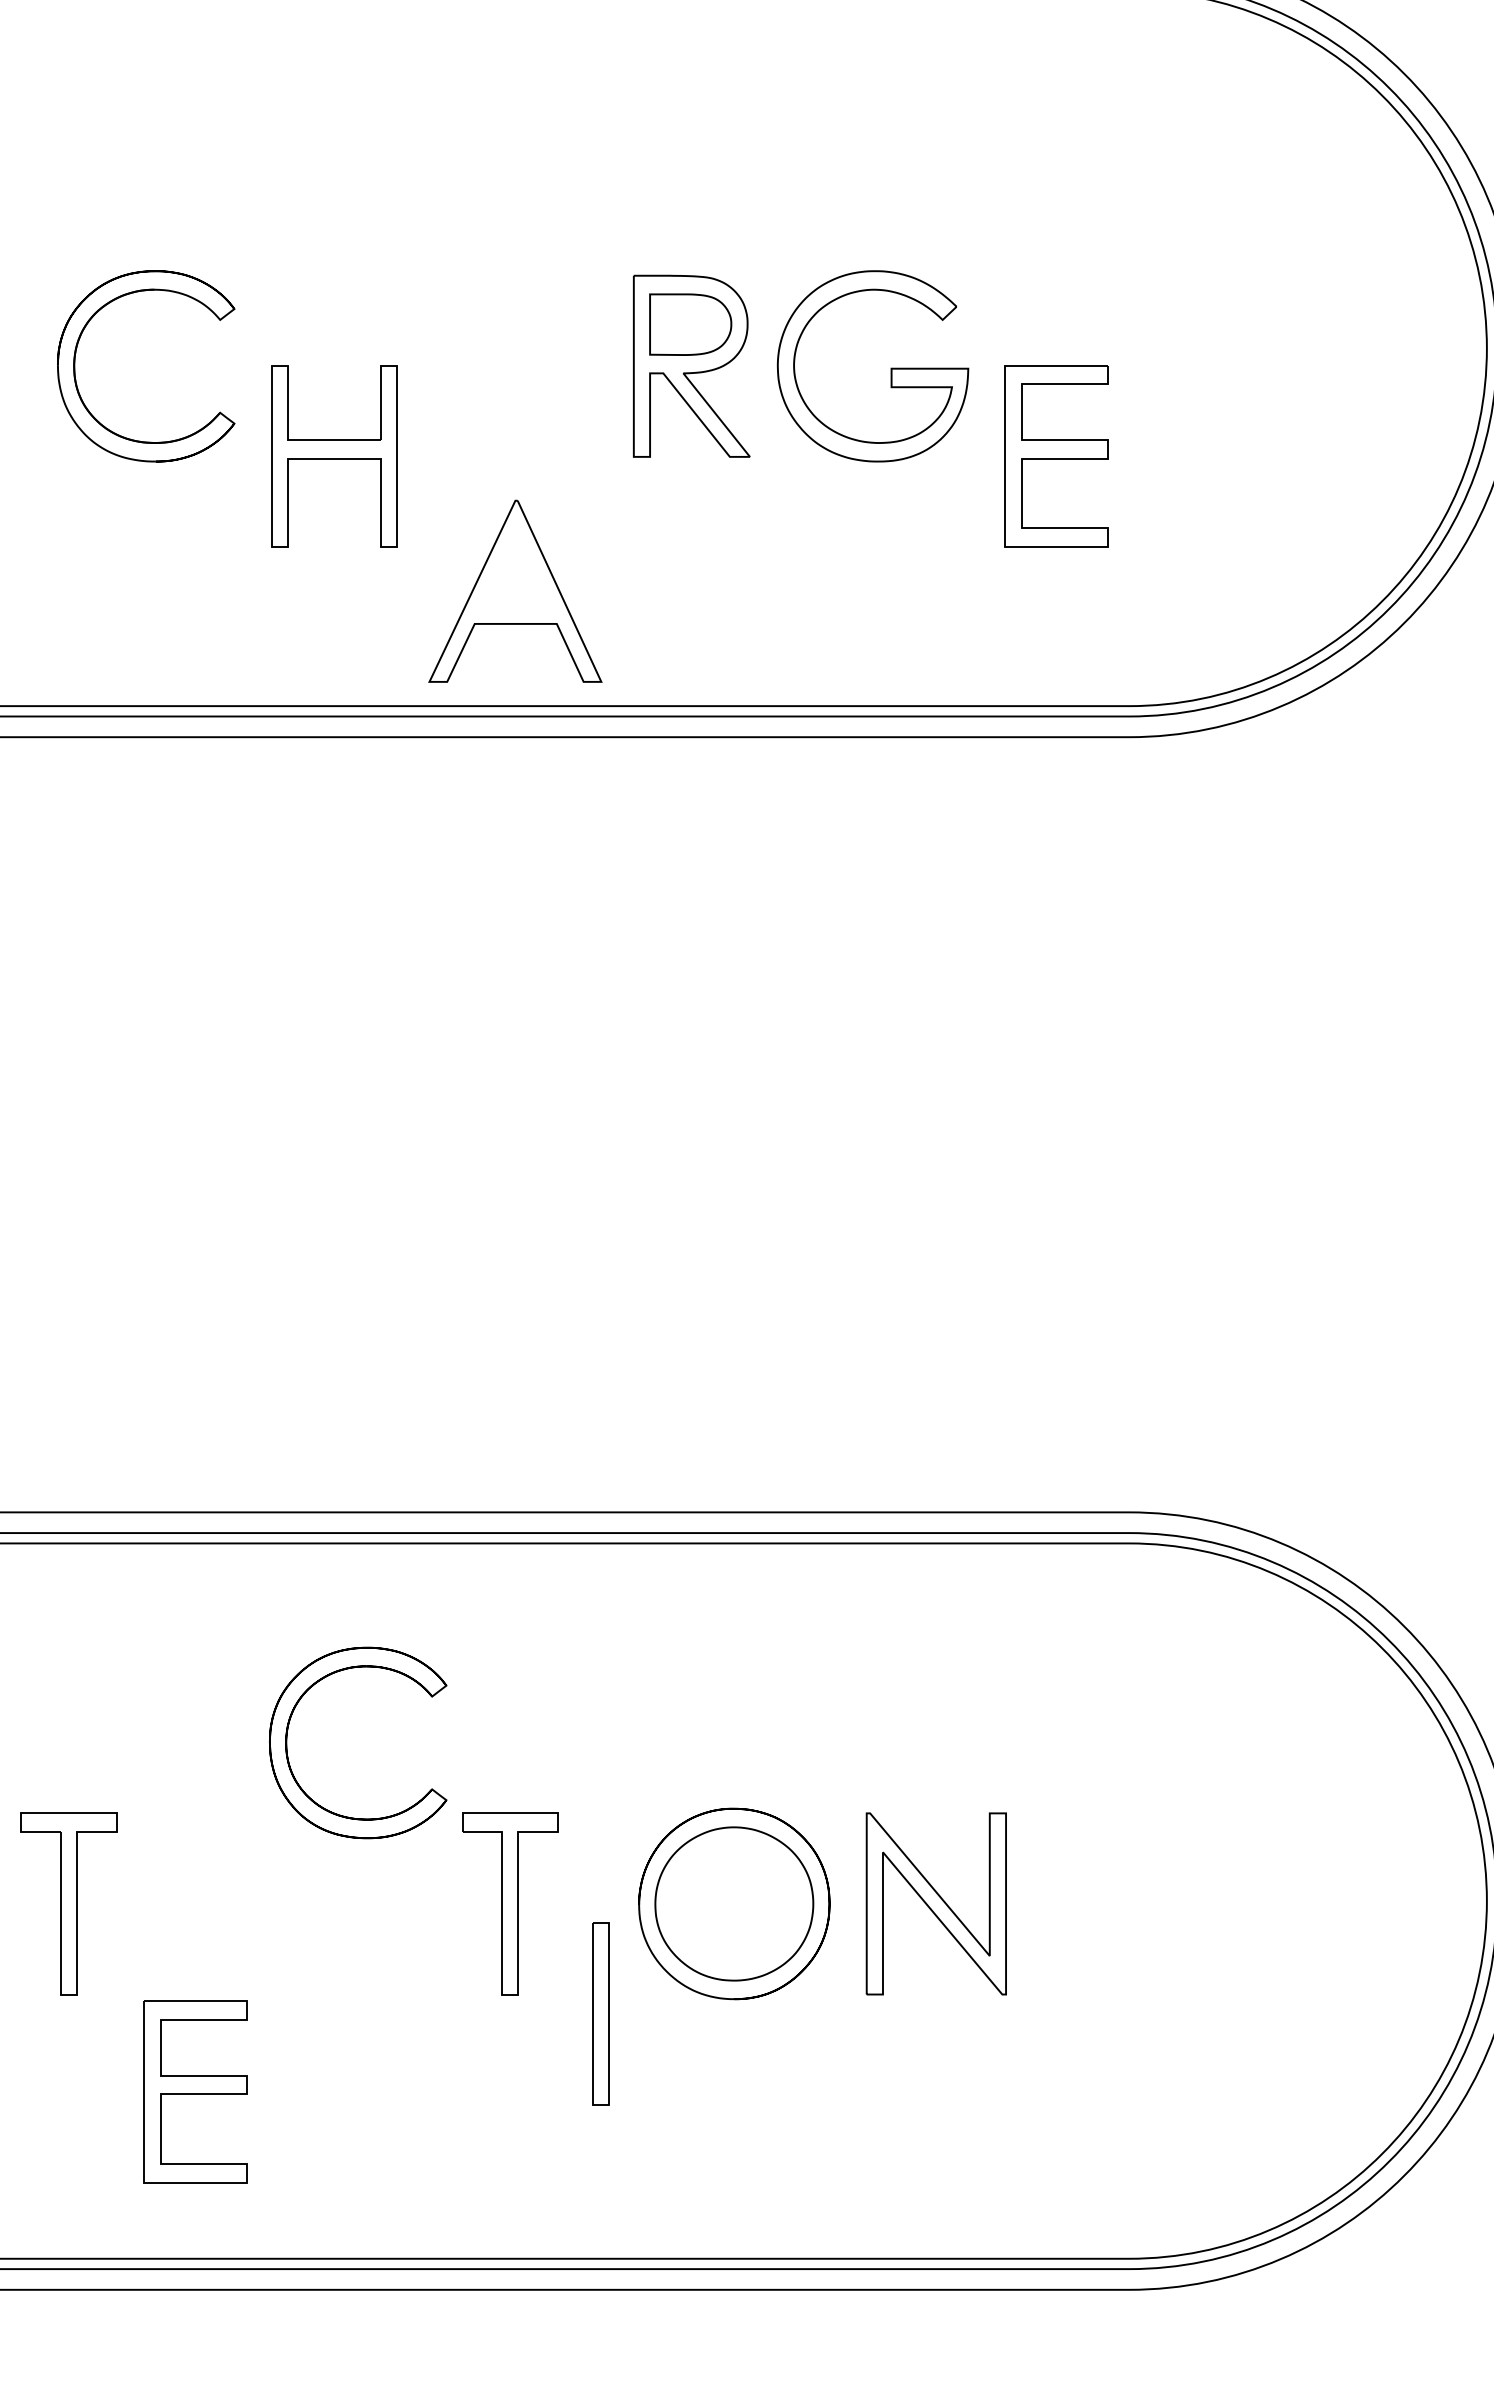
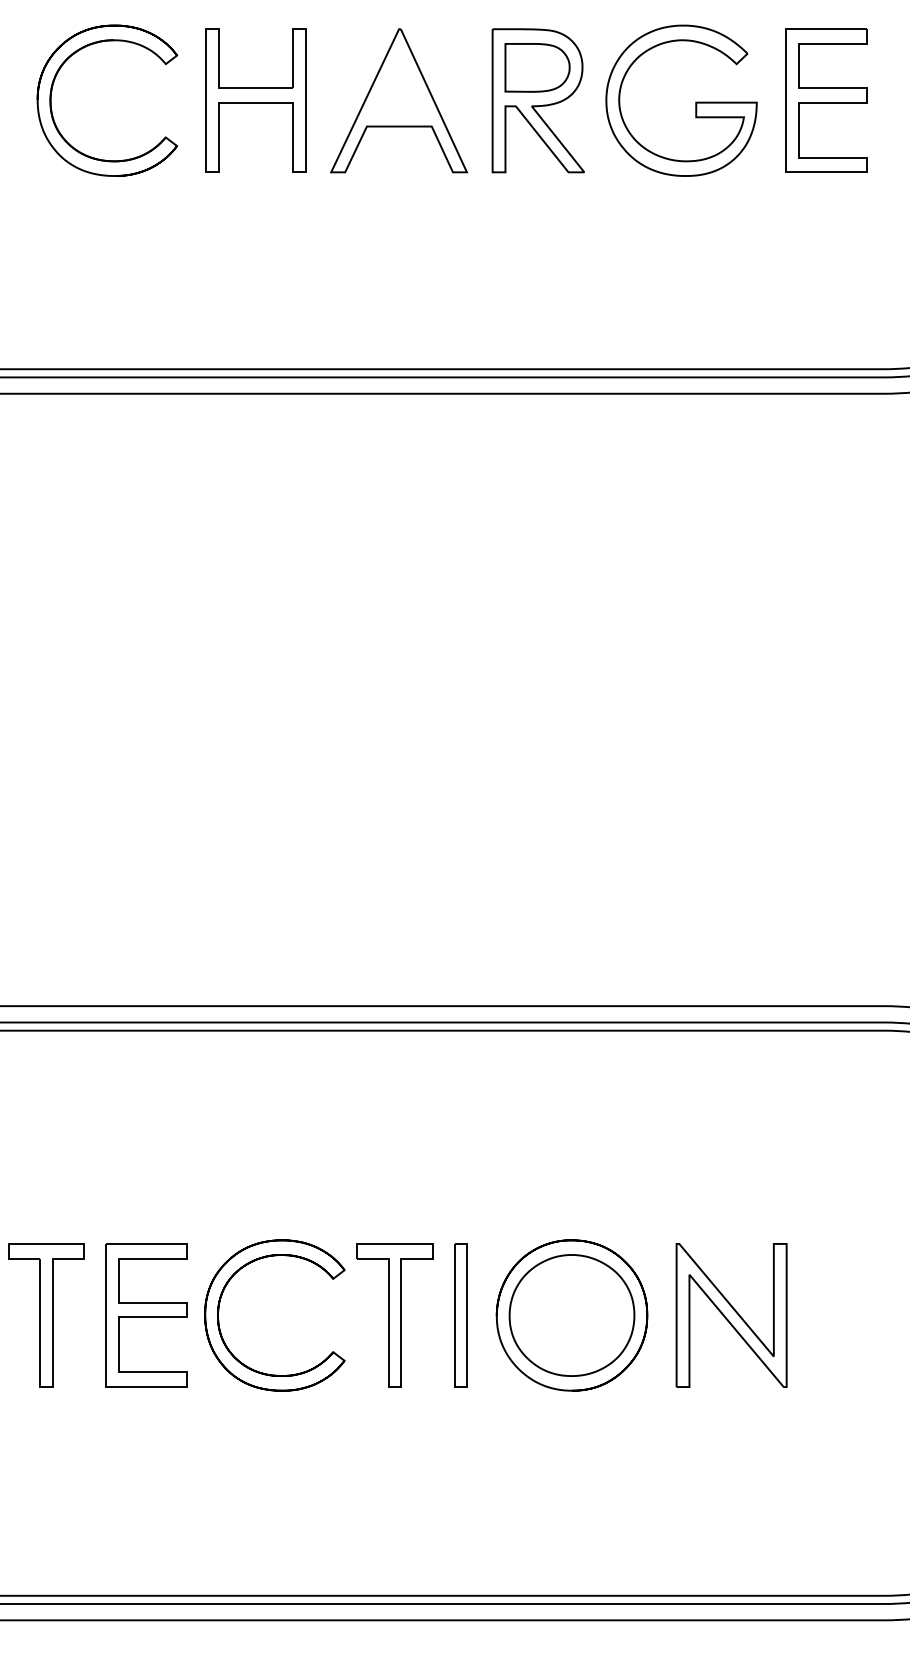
part: (334, 456) -> (256, 100), moved
part: (1056, 456) -> (826, 100), moved
part: (515, 590) -> (399, 100), moved
part: (287, 1742) -> (219, 1315), moved
part: (600, 2013) -> (460, 1315), moved
part: (195, 2091) -> (146, 1315), moved

